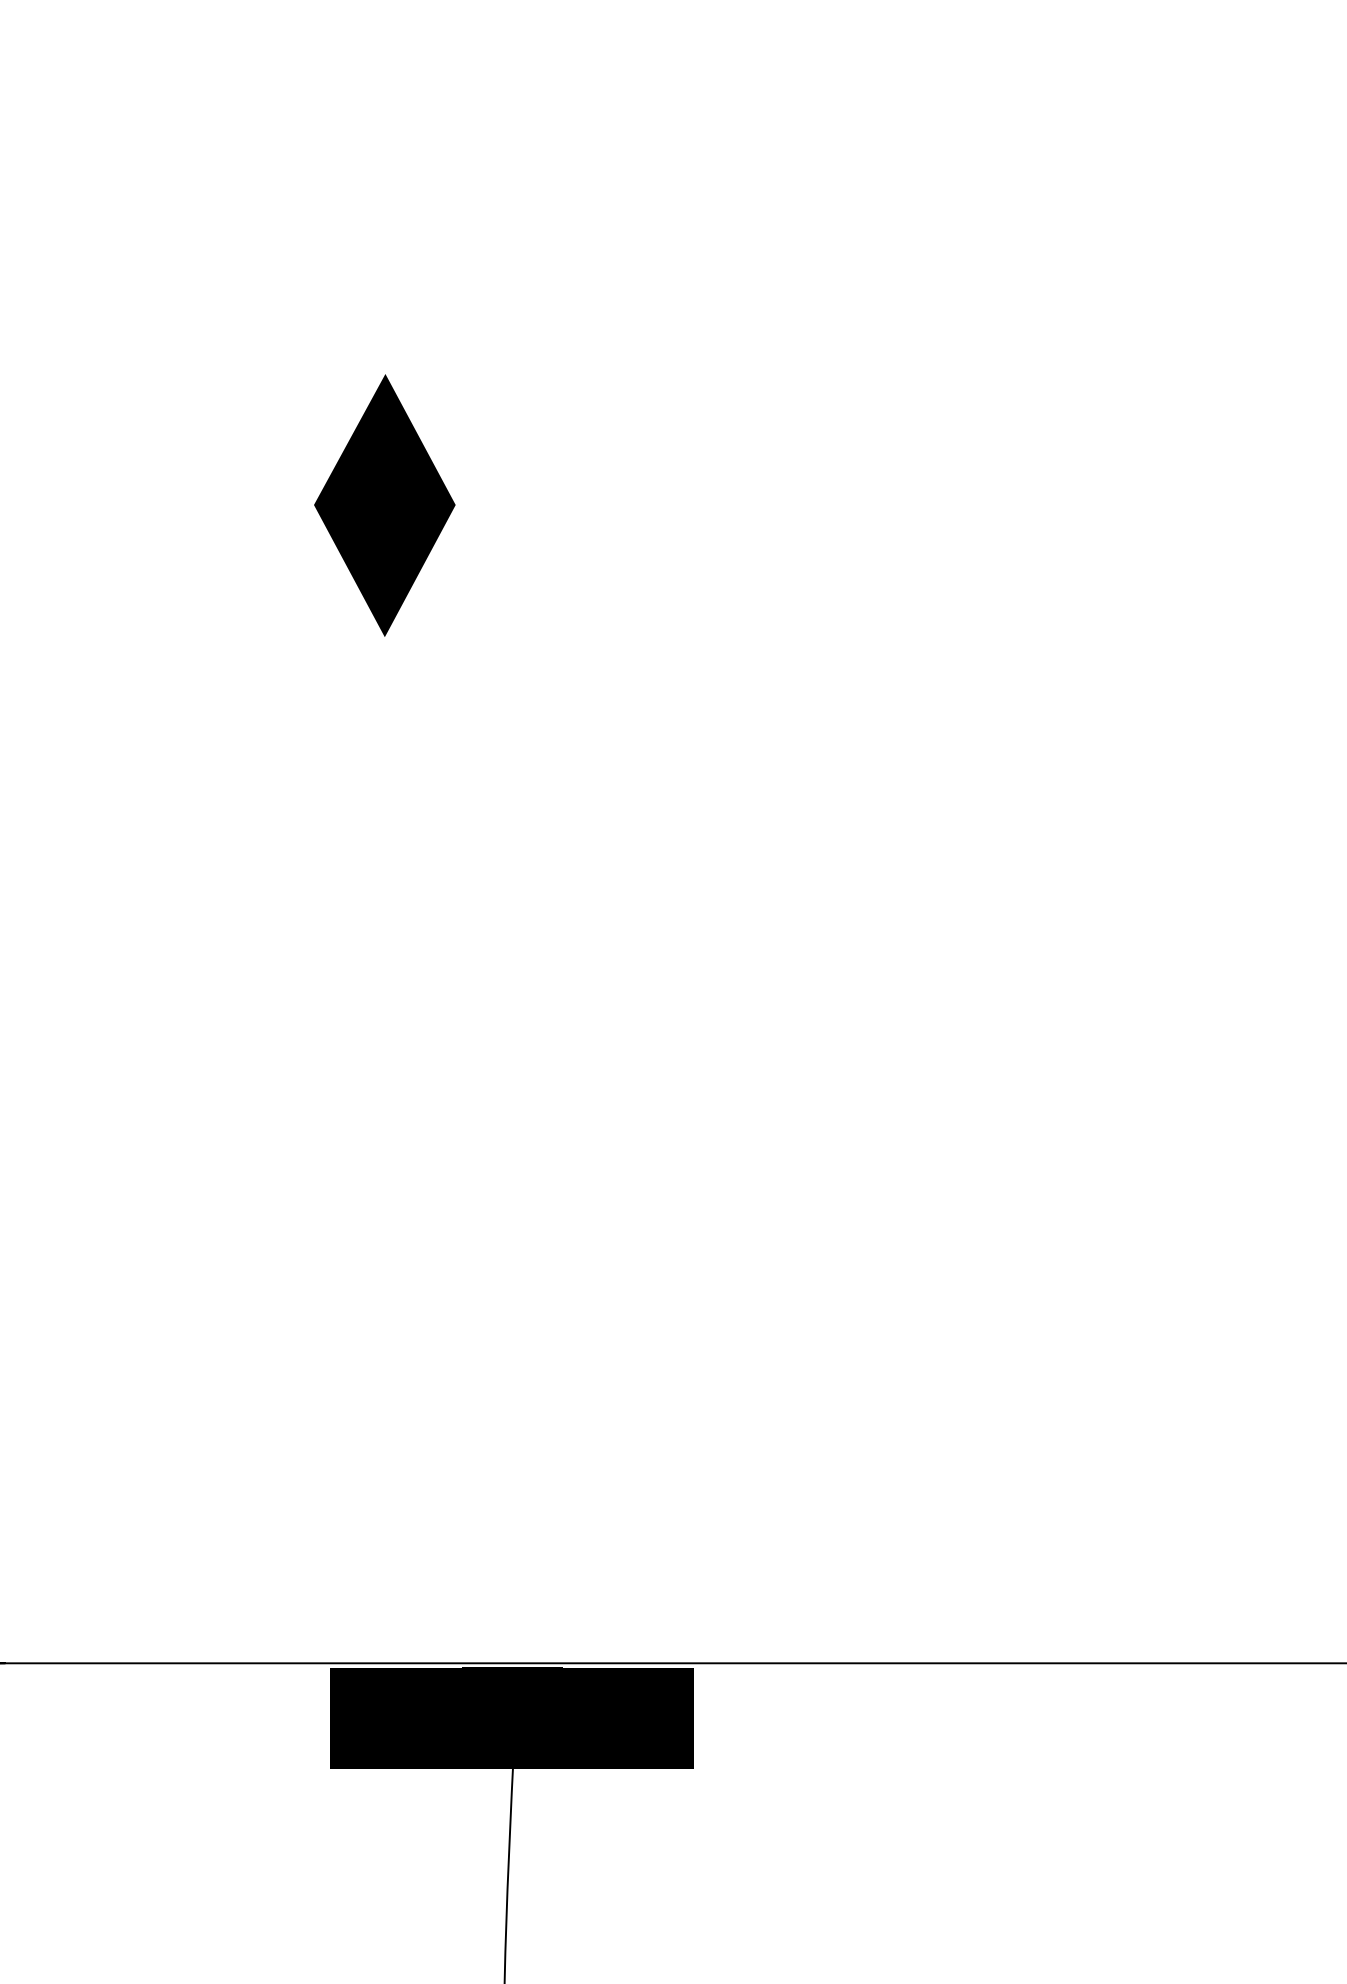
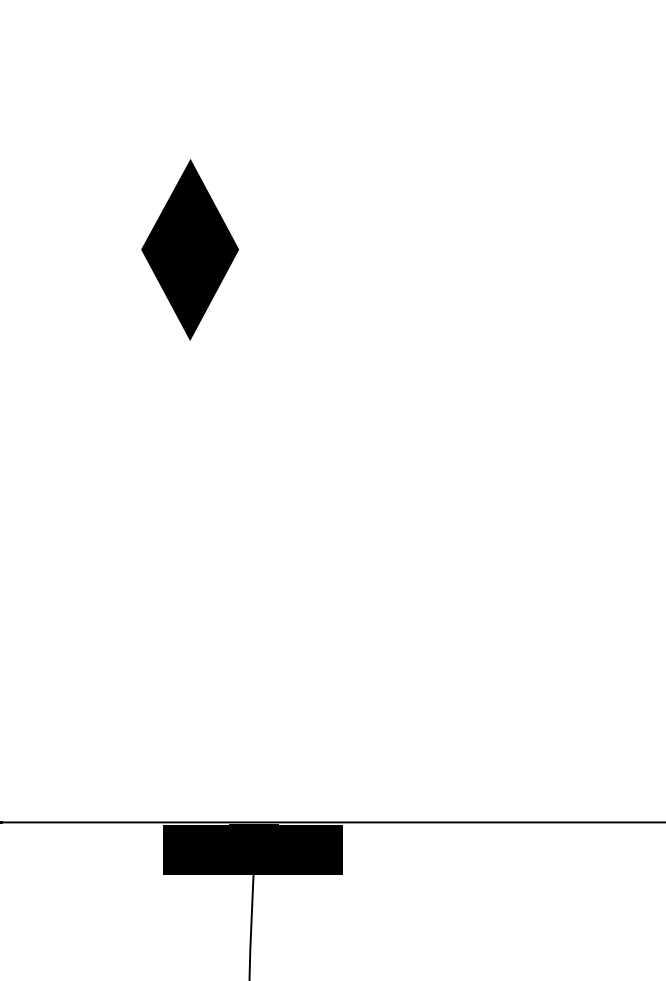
part: (385, 504) -> (190, 249), size x1.4

